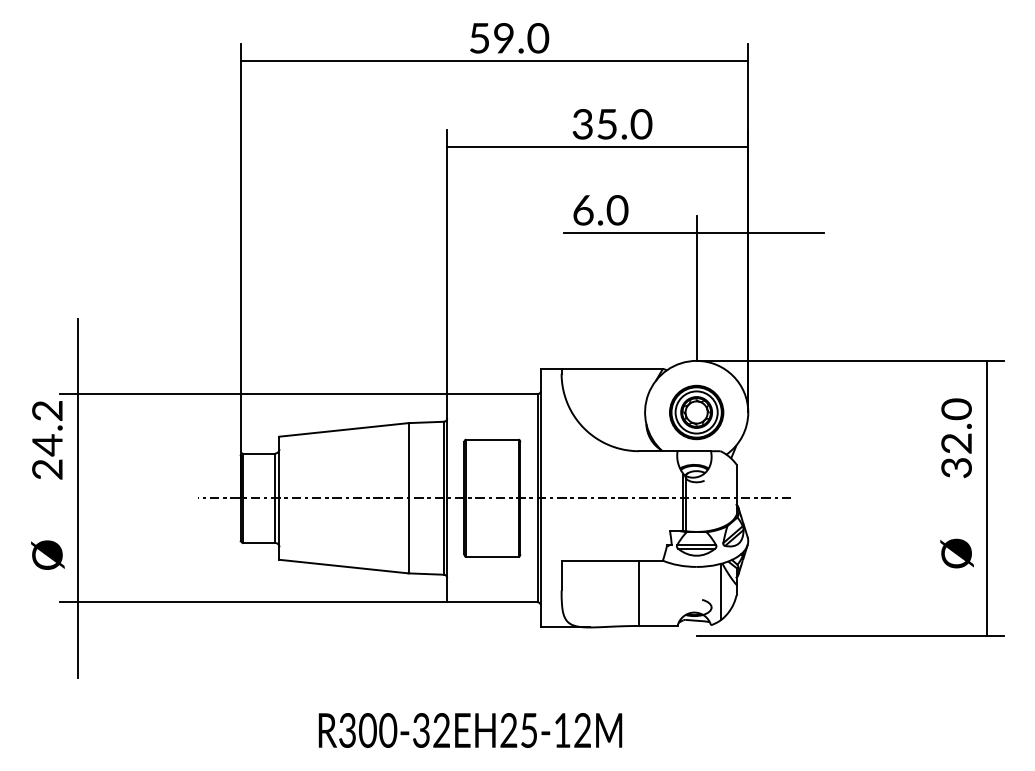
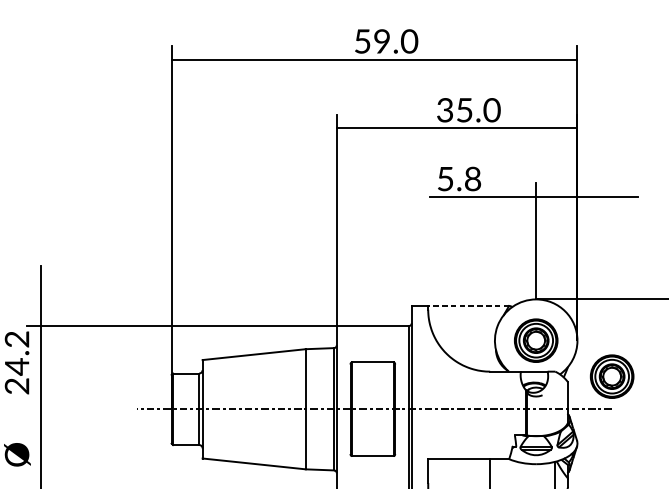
text: (600, 210) -> (459, 179), 6.0 -> 5.8
line: (612, 369) -> (468, 306), solid -> dashed
part: (791, 457) -> (612, 376), added

